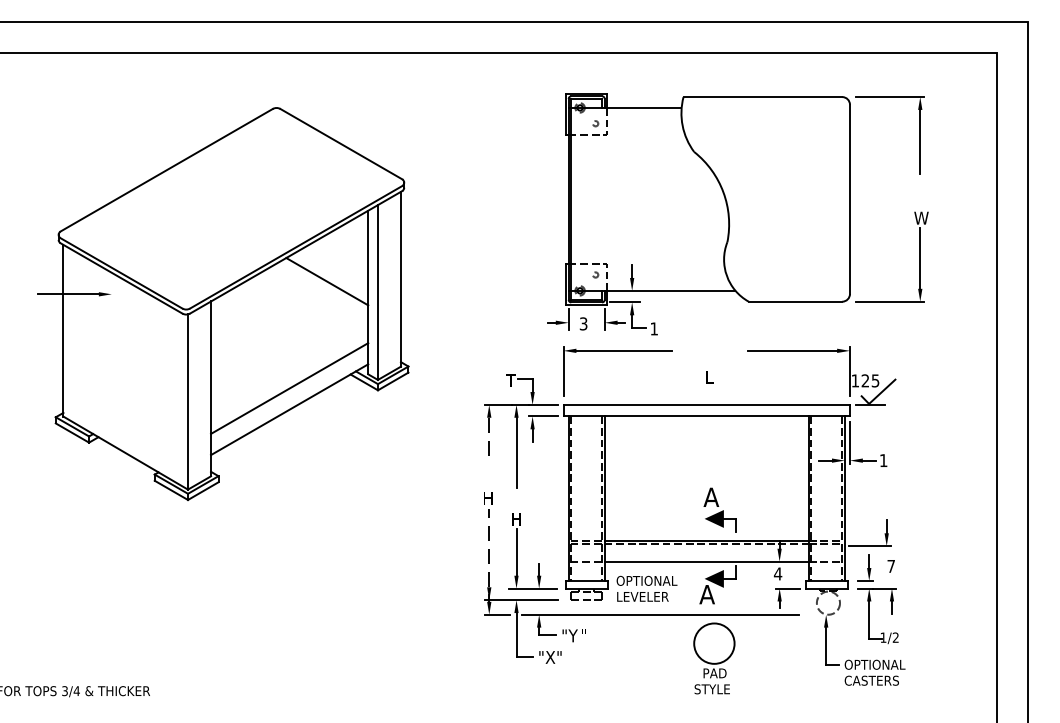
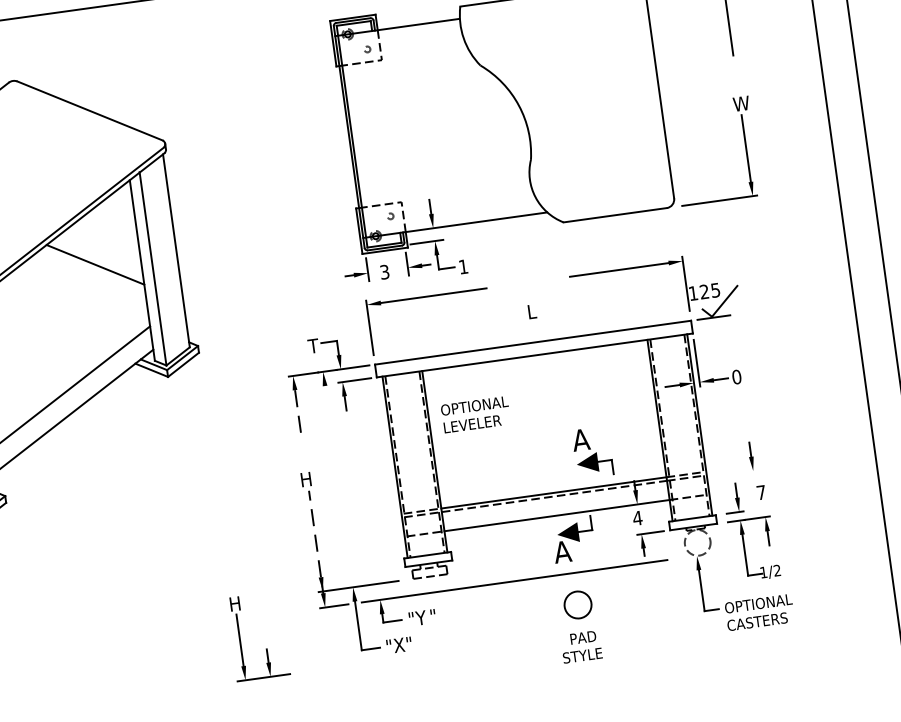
line: (516, 452) -> (330, 424), removed
text: (883, 460) -> (736, 376), 1 -> 0
part: (719, 509) -> (591, 452), moved
line: (869, 546) -> (734, 474), removed
part: (538, 563) -> (266, 649), moved
text: (646, 588) -> (475, 414), moved
circle: (714, 643) -> (578, 604), size x0.6

